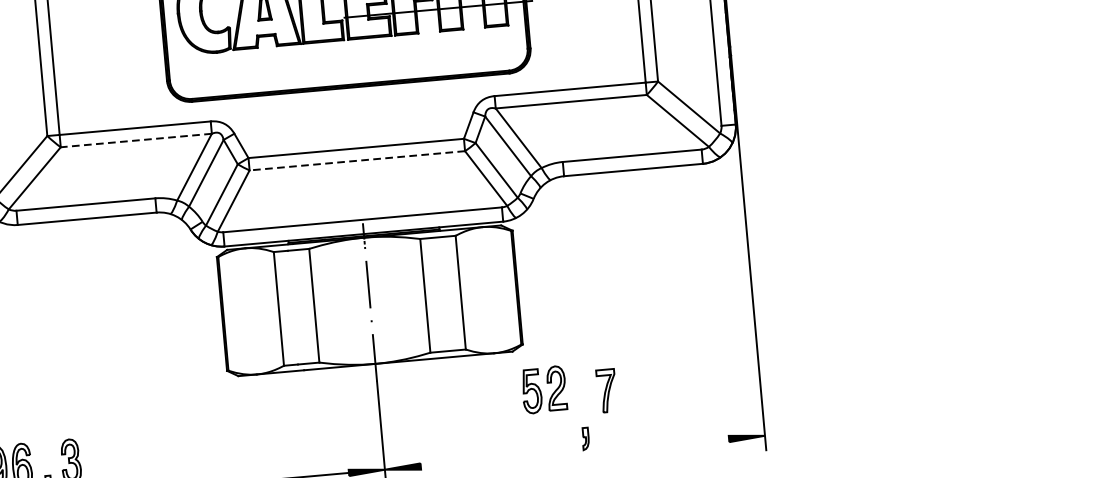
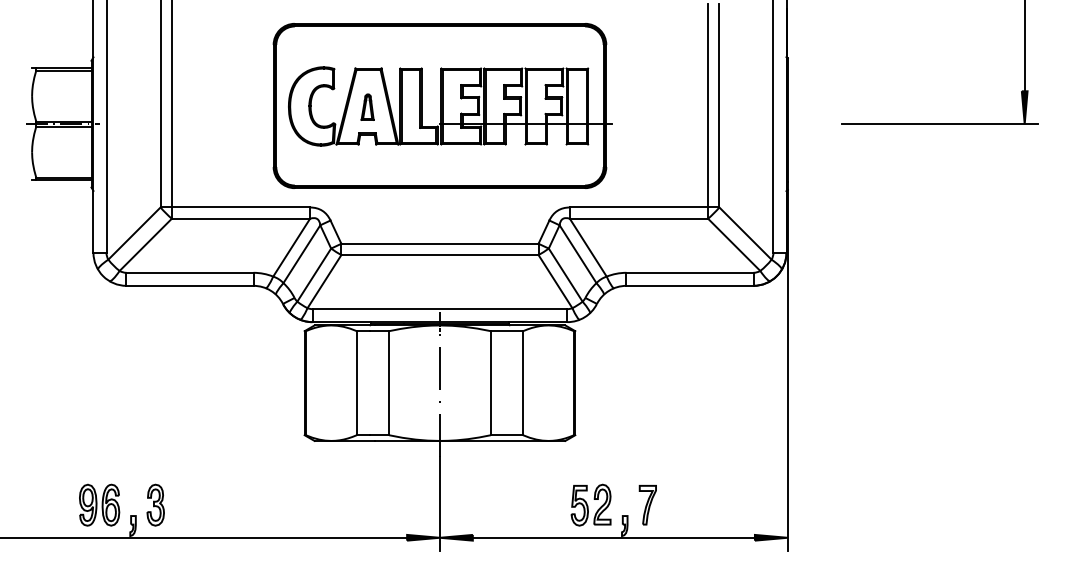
line: (135, 140) -> (240, 218), dashed -> solid
line: (356, 161) -> (439, 255), dashed -> solid
part: (543, 389) -> (590, 504), moved
part: (606, 391) -> (647, 505), moved
line: (574, 452) -> (613, 537), added

